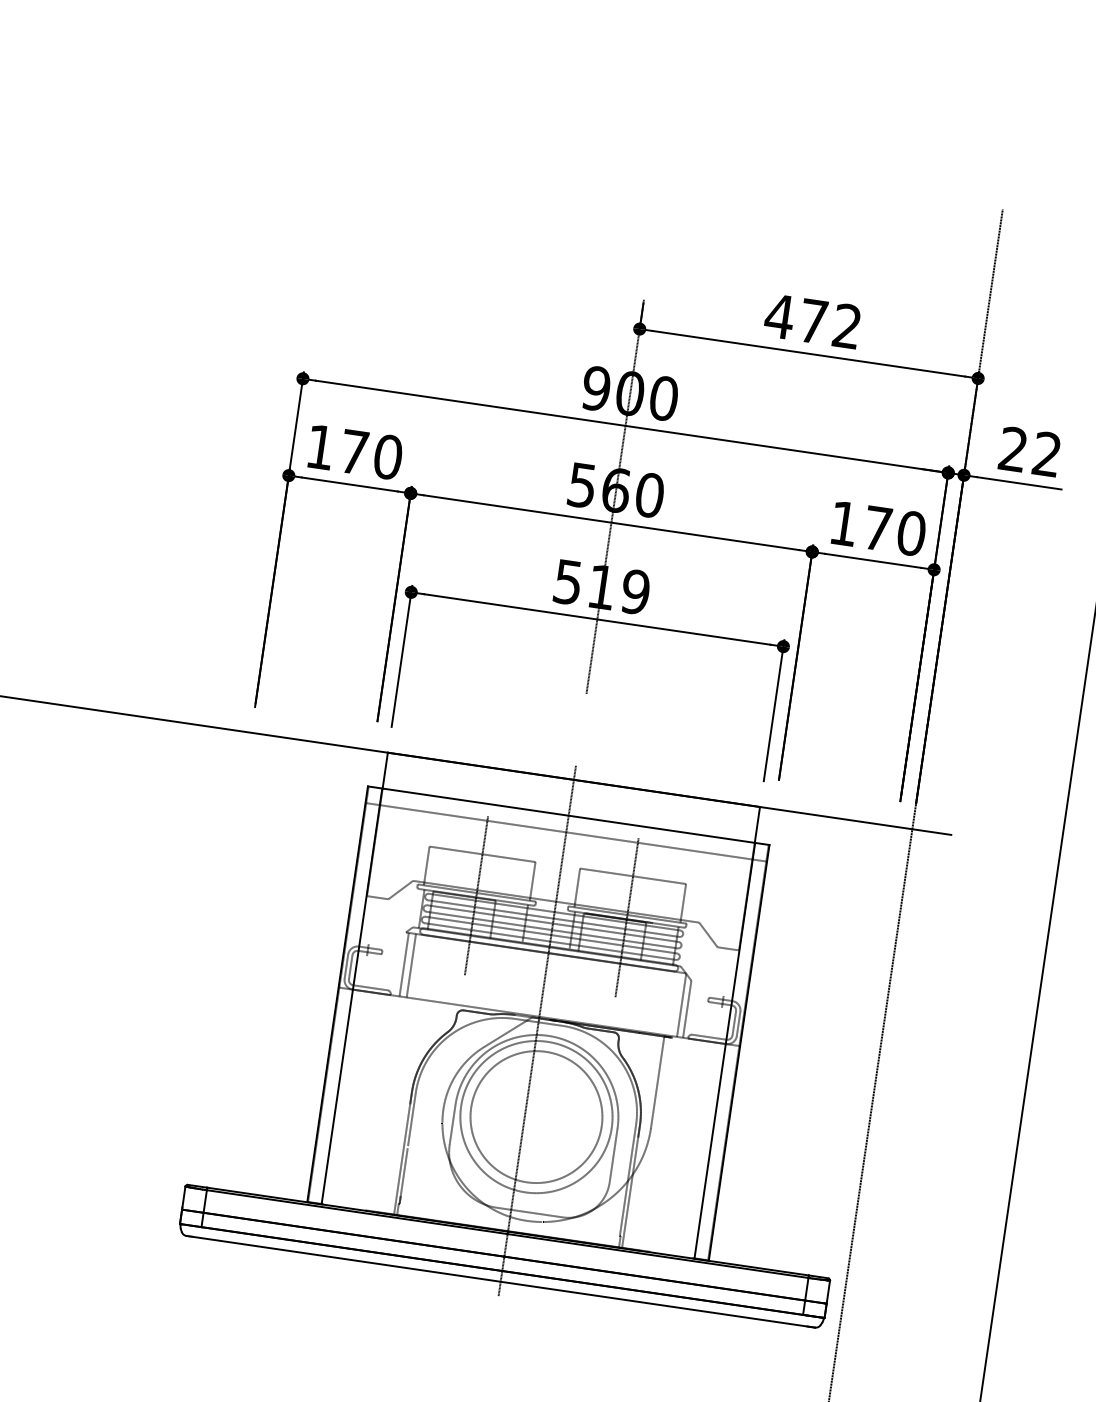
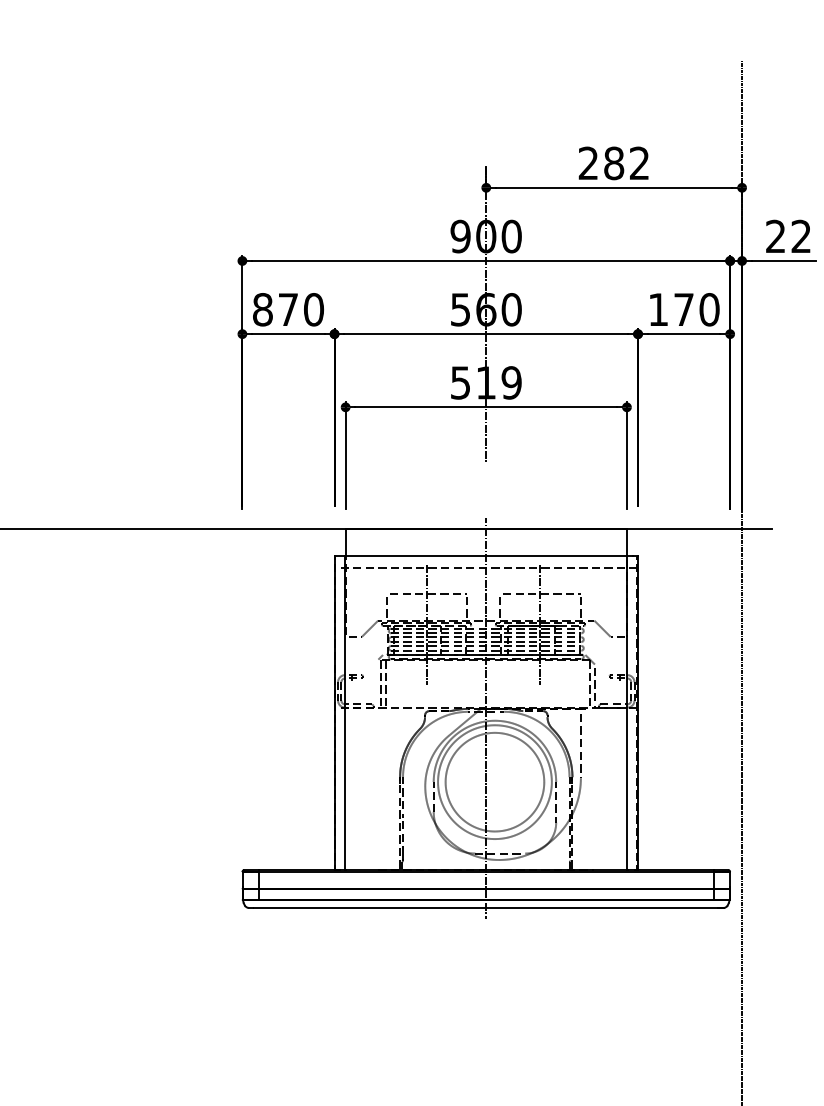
text: (795, 318) -> (600, 163), 472 -> 282
text: (320, 446) -> (262, 309), 170 -> 870

